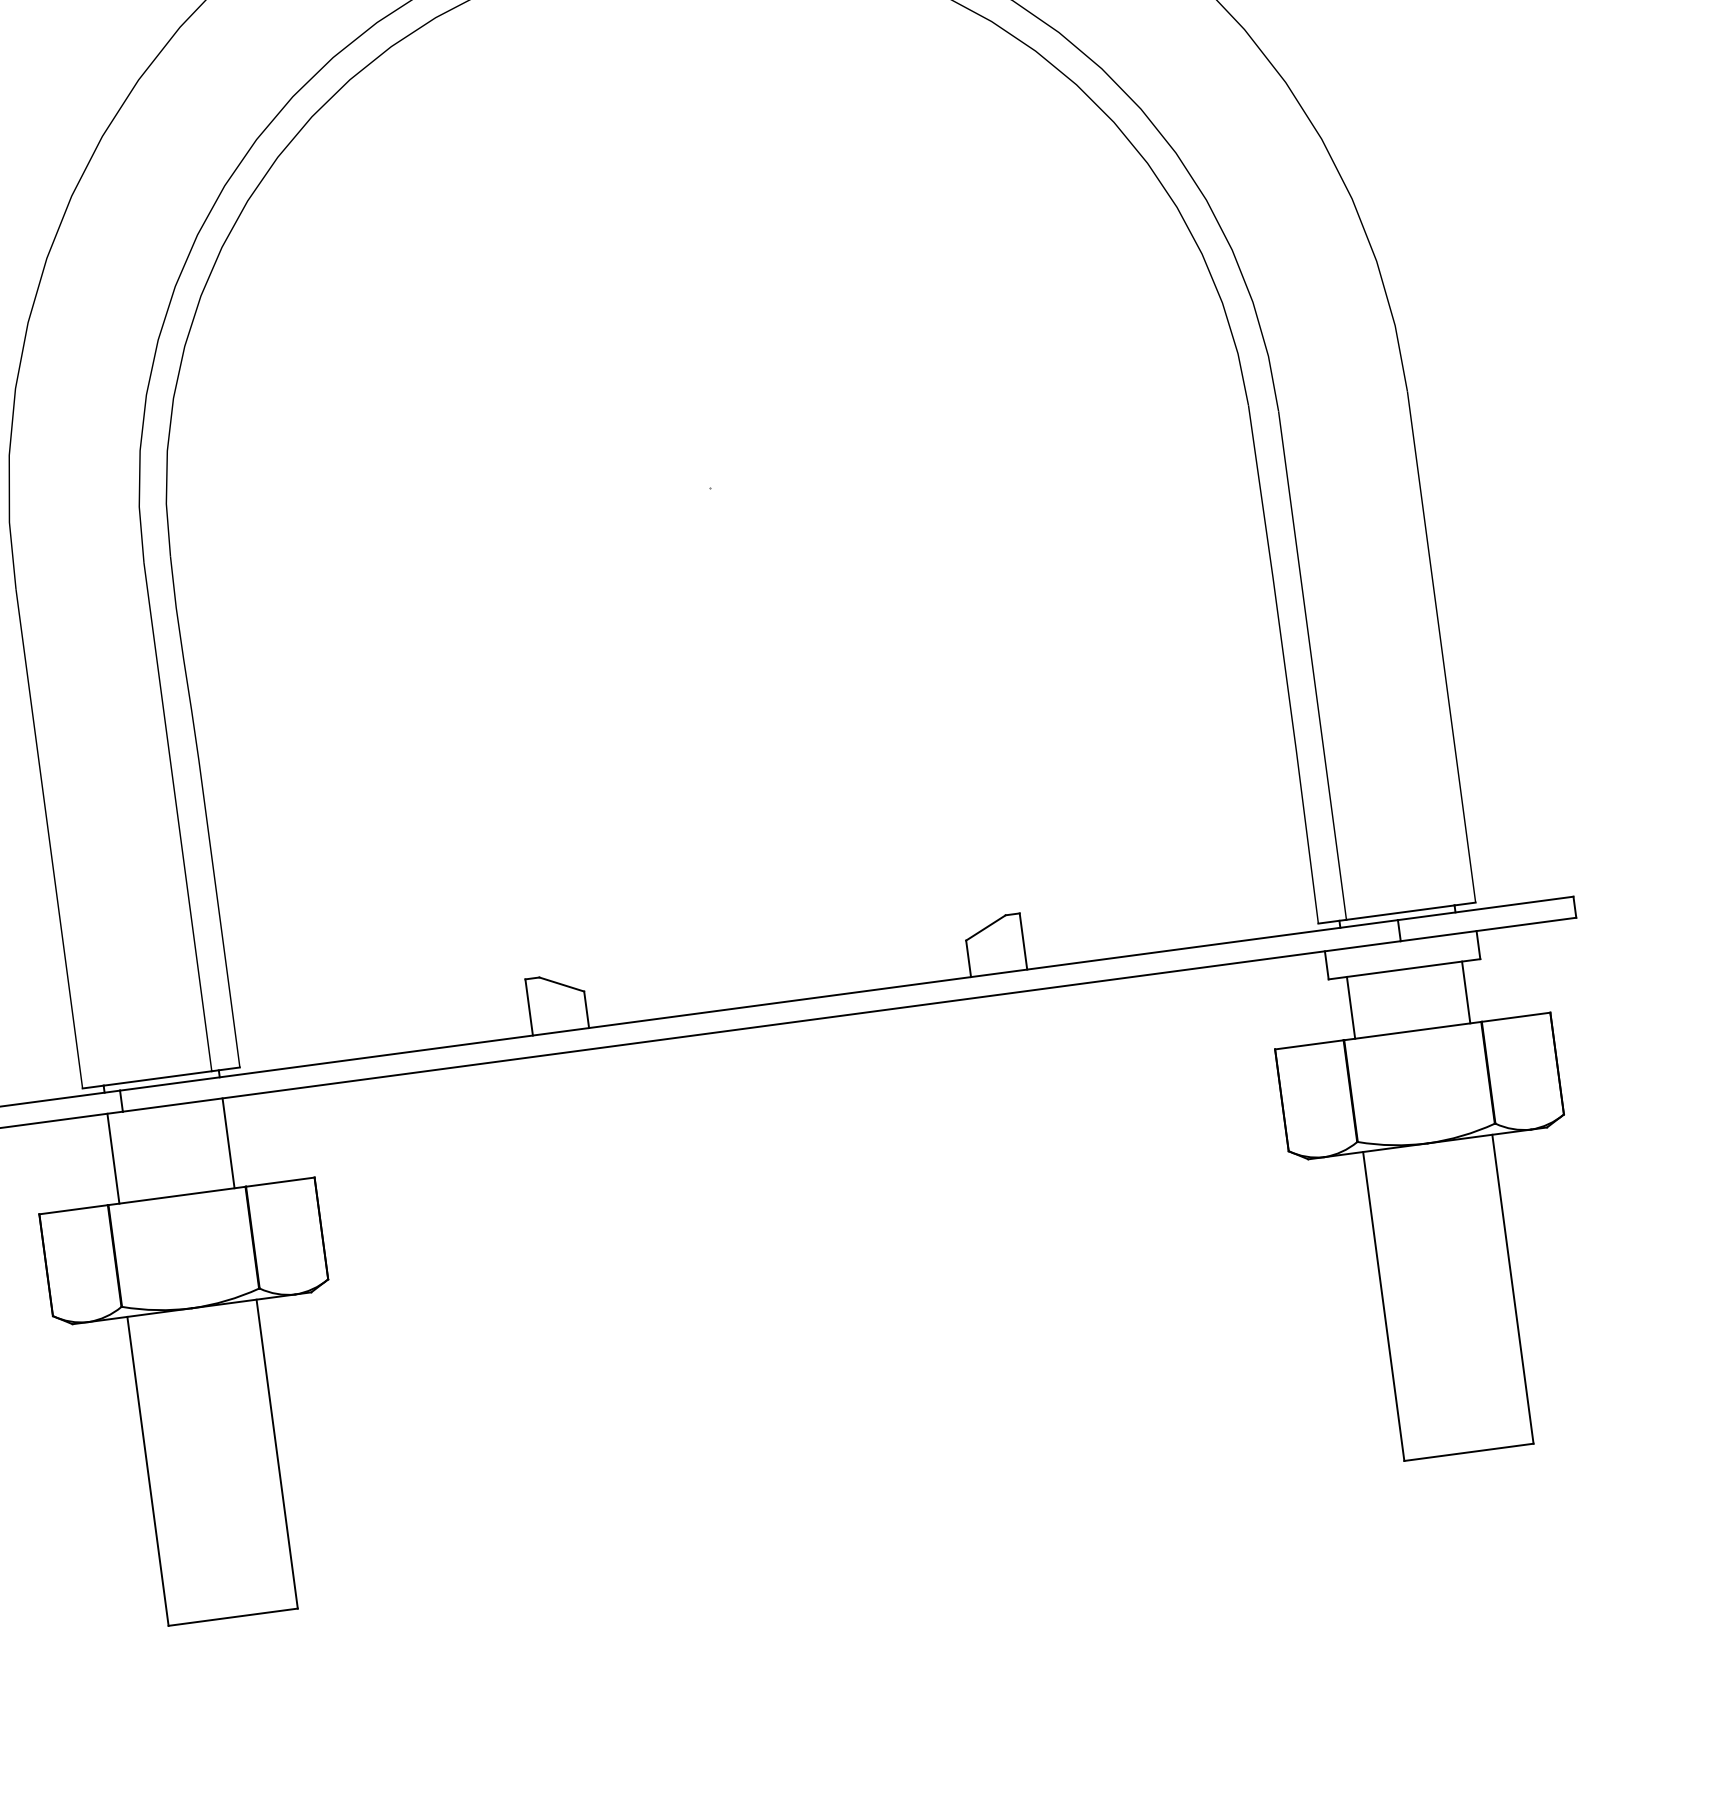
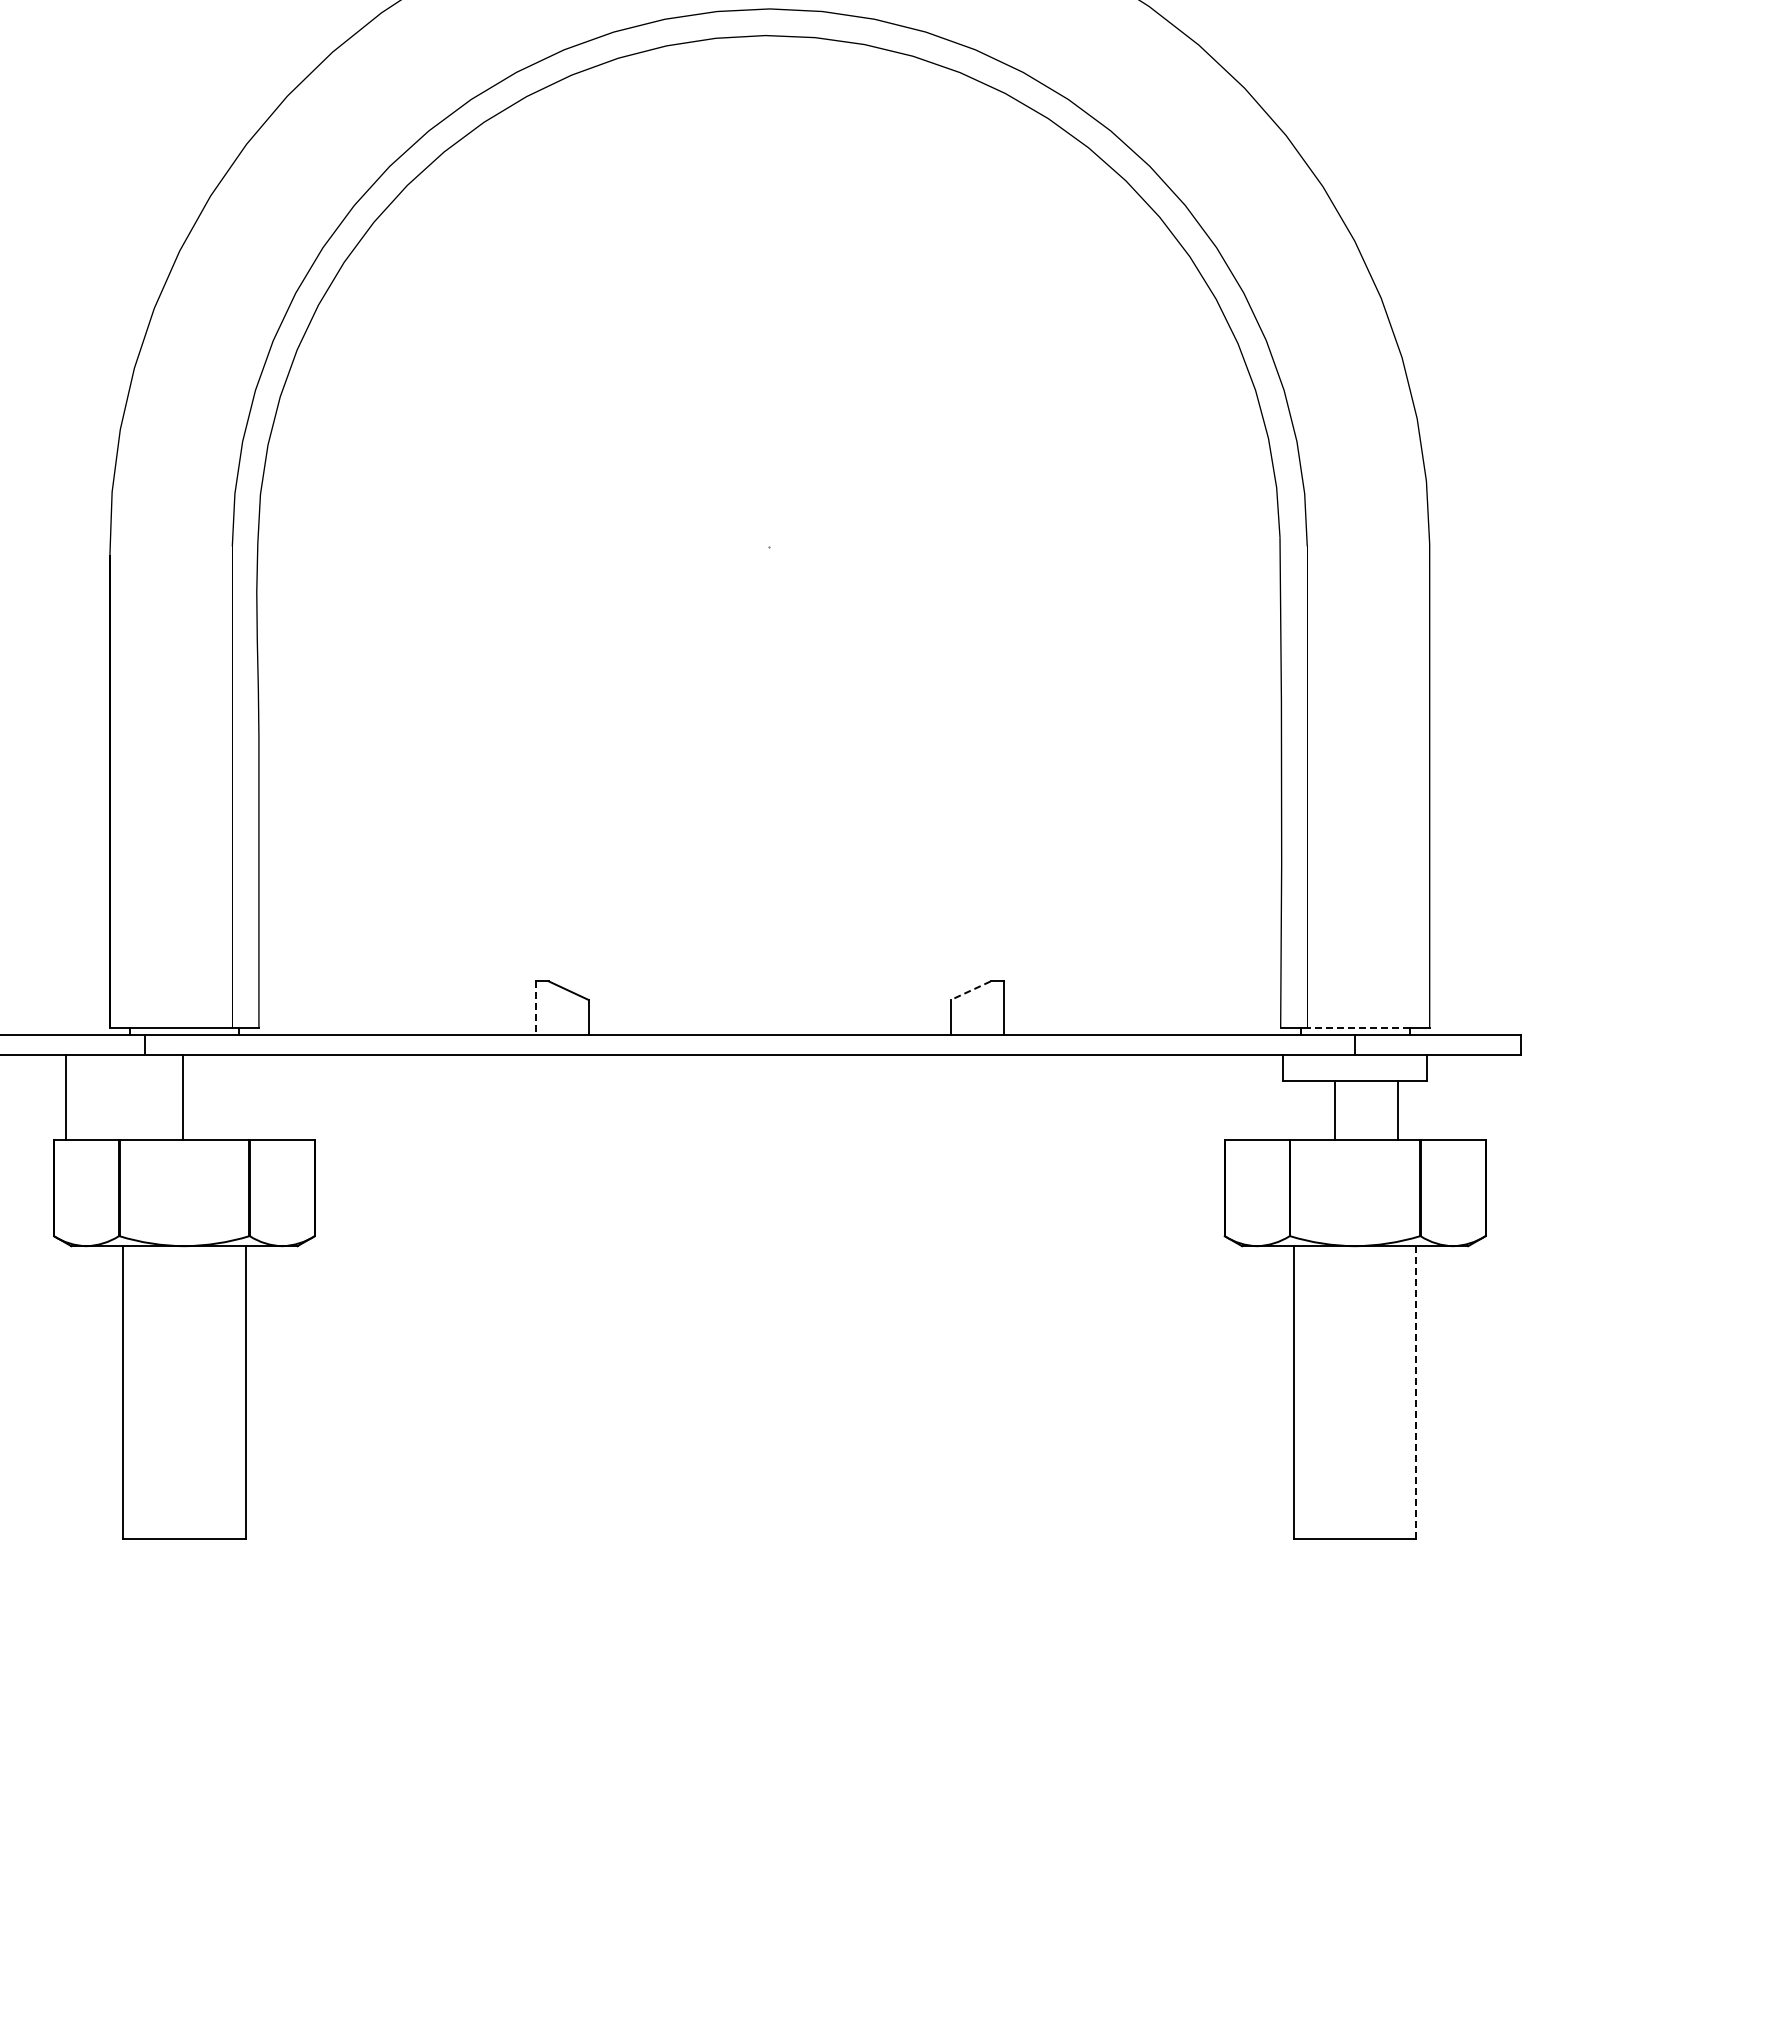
line: (1399, 913) -> (1357, 1028), solid -> dashed
line: (985, 927) -> (970, 990), solid -> dashed
line: (1465, 992) -> (1334, 1110), moved
line: (529, 1007) -> (535, 1008), solid -> dashed
line: (1350, 1007) -> (1397, 1110), moved
line: (227, 1142) -> (182, 1096), moved
line: (112, 1158) -> (65, 1096), moved
line: (1513, 1289) -> (1416, 1392), solid -> dashed

